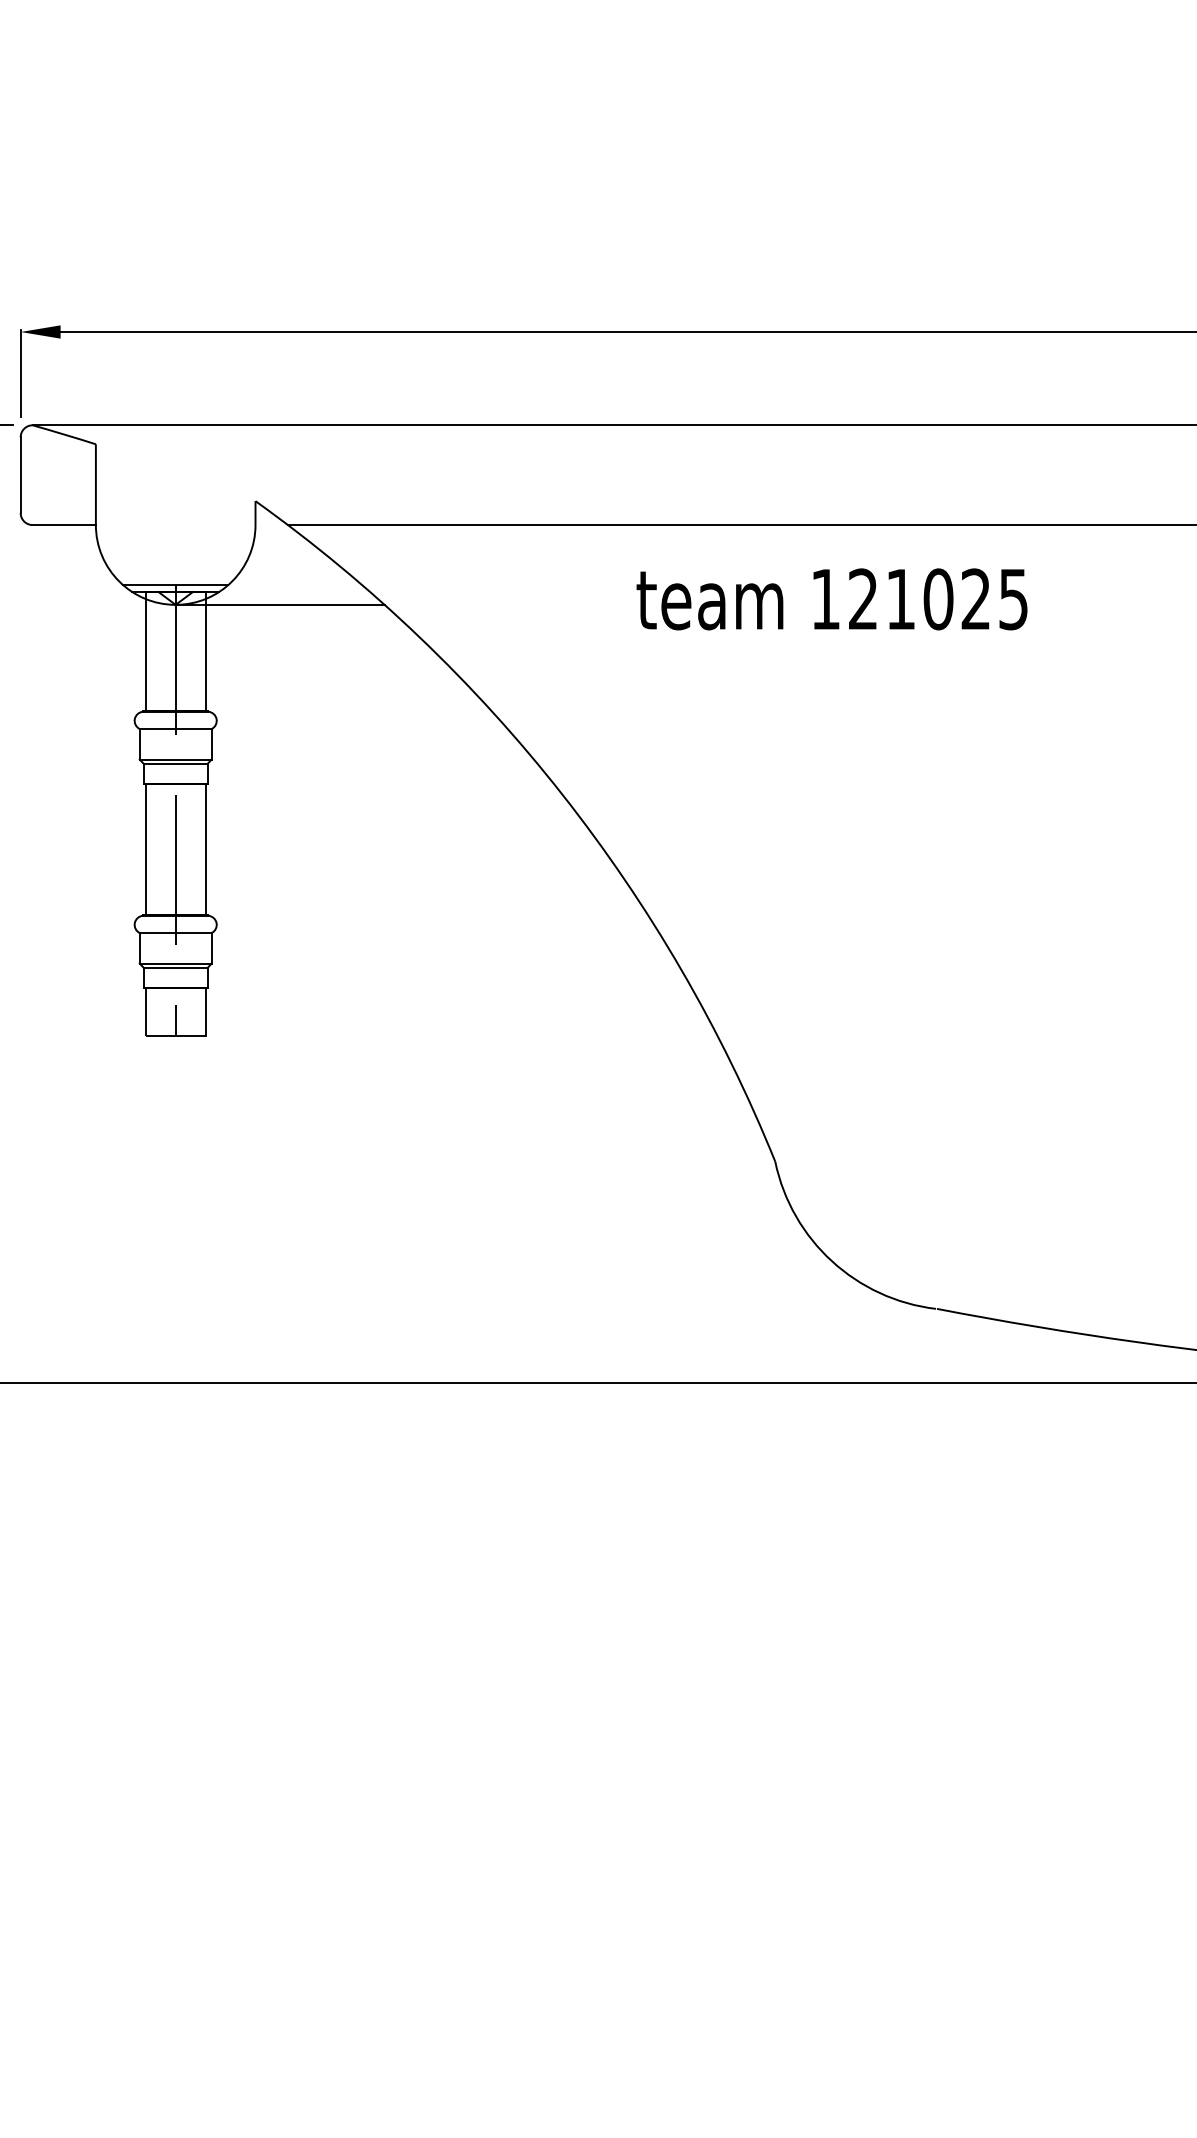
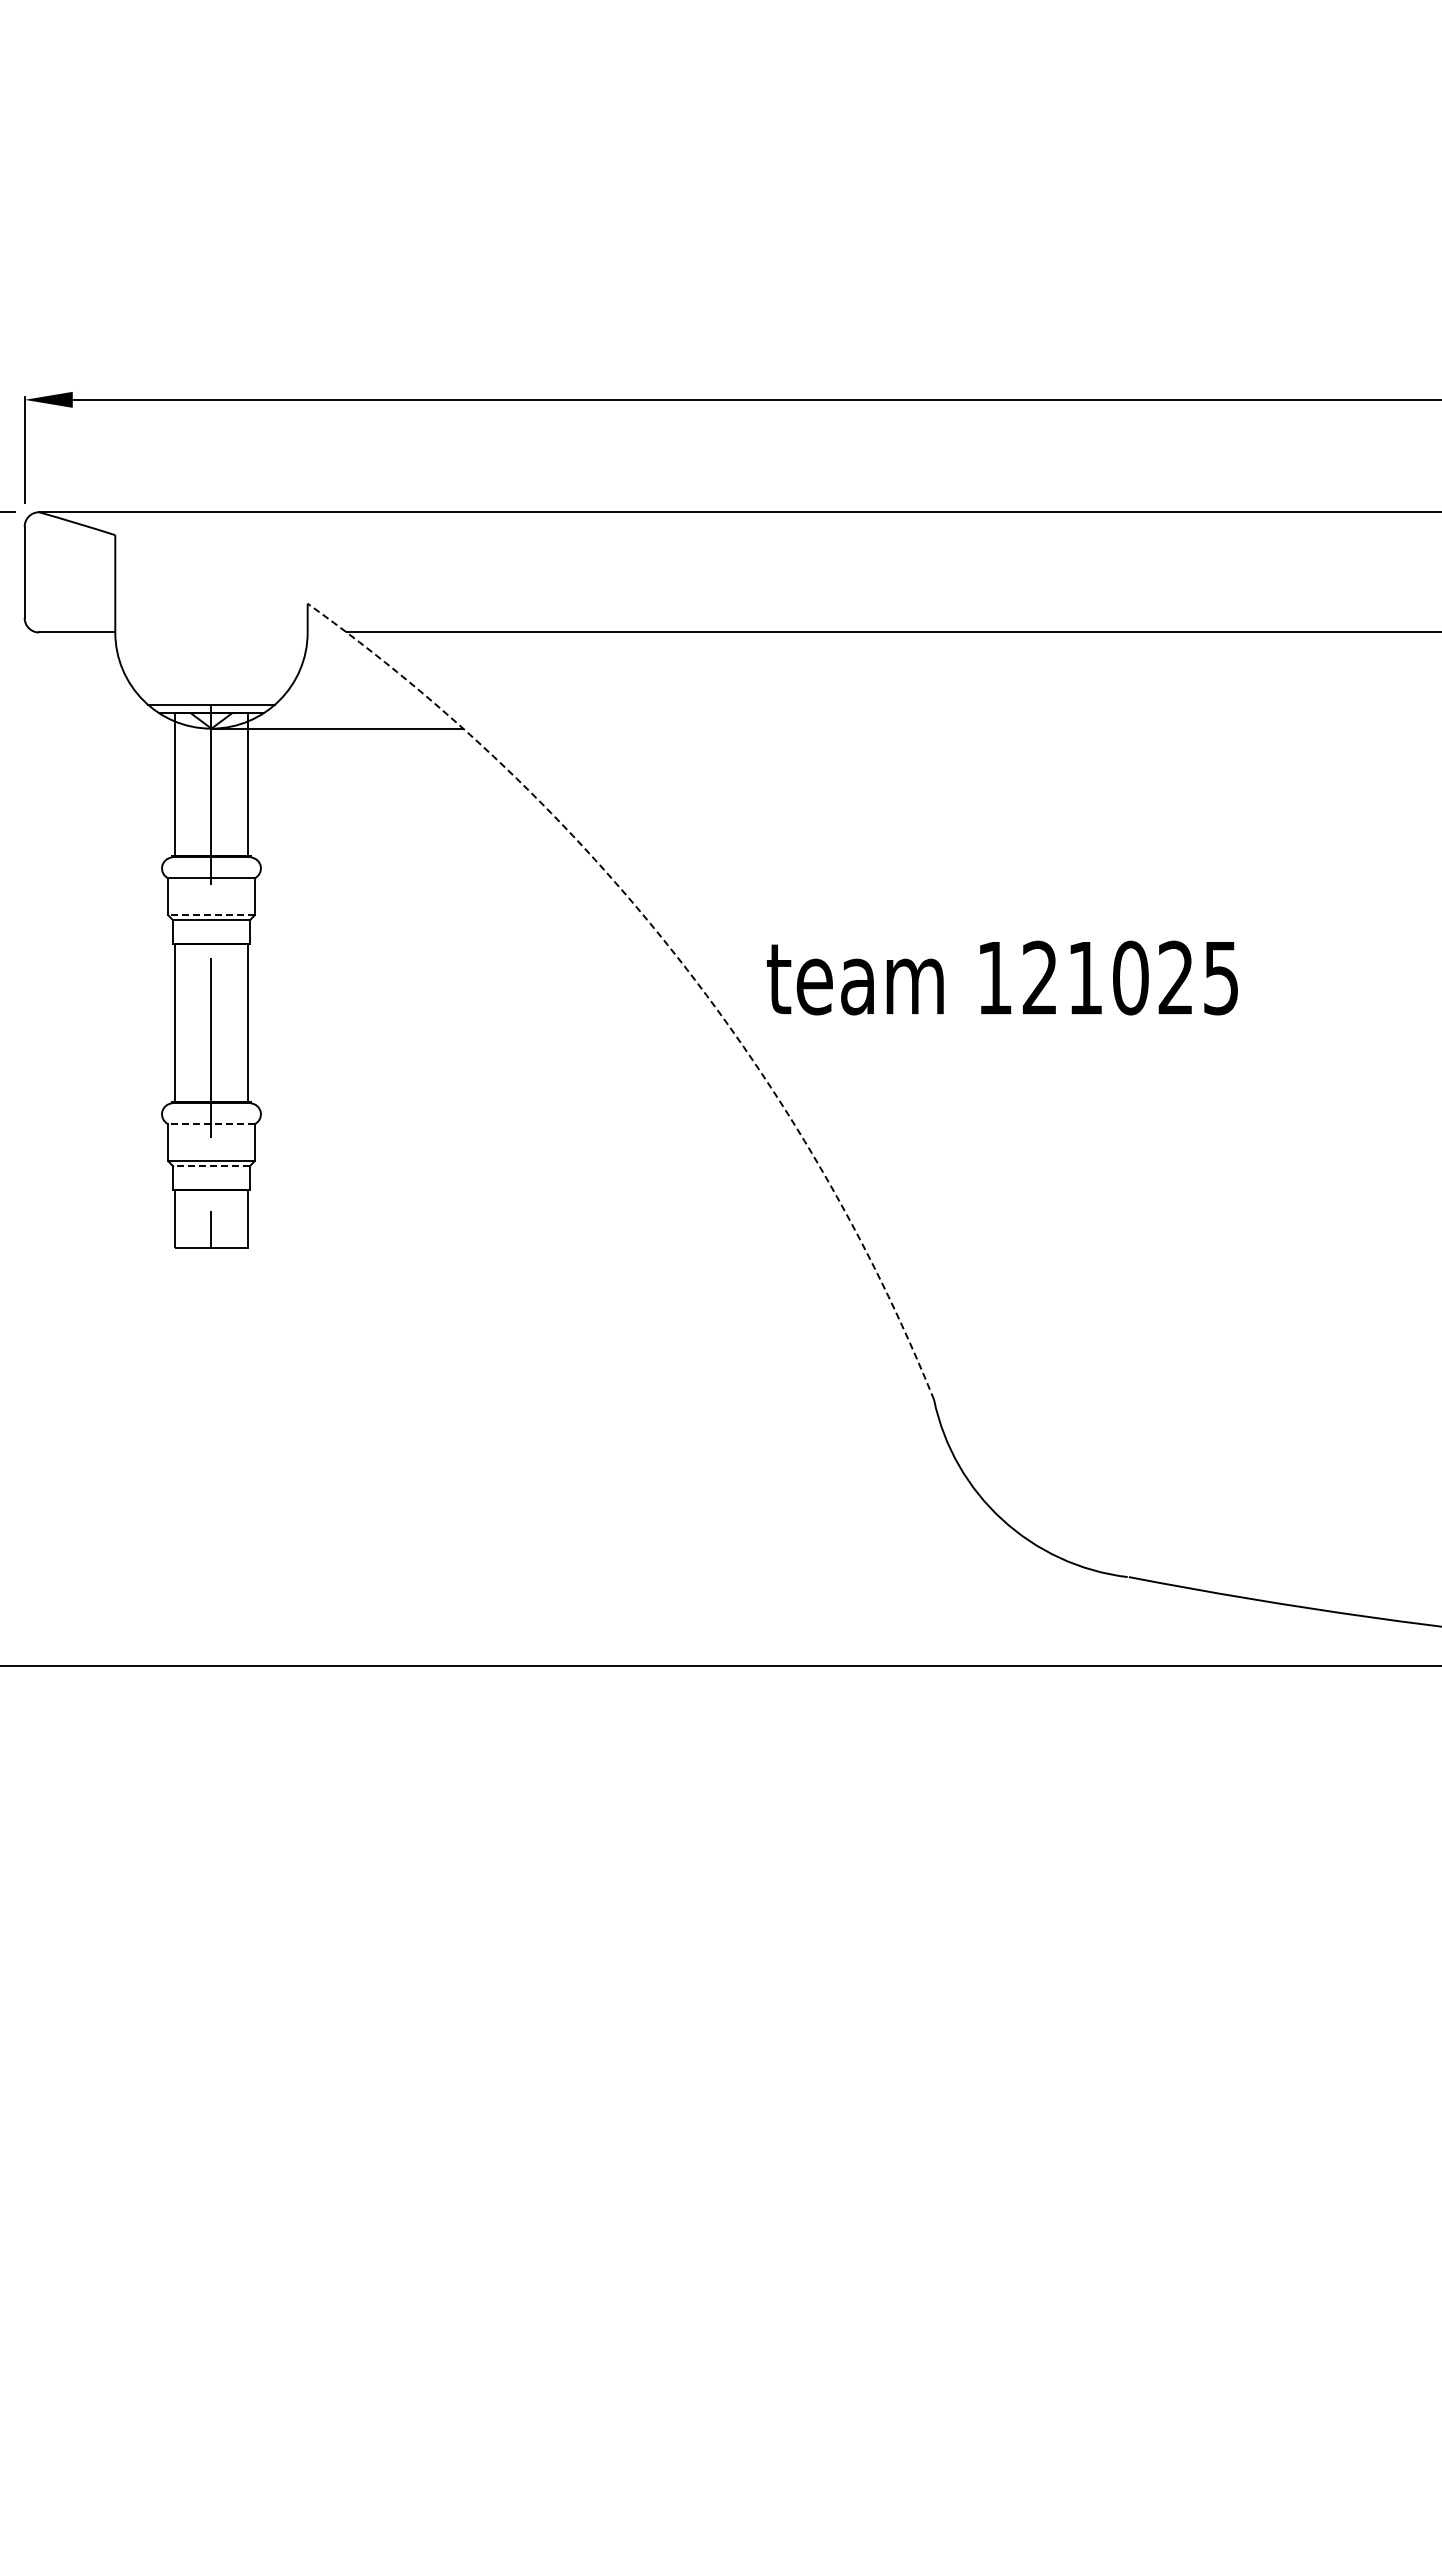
text: (832, 598) -> (1002, 977), moved
line: (174, 759) -> (210, 915), solid -> dashed
arc: (562, 794) -> (677, 957), solid -> dashed
line: (174, 933) -> (210, 1124), solid -> dashed
line: (174, 968) -> (210, 1166), solid -> dashed

